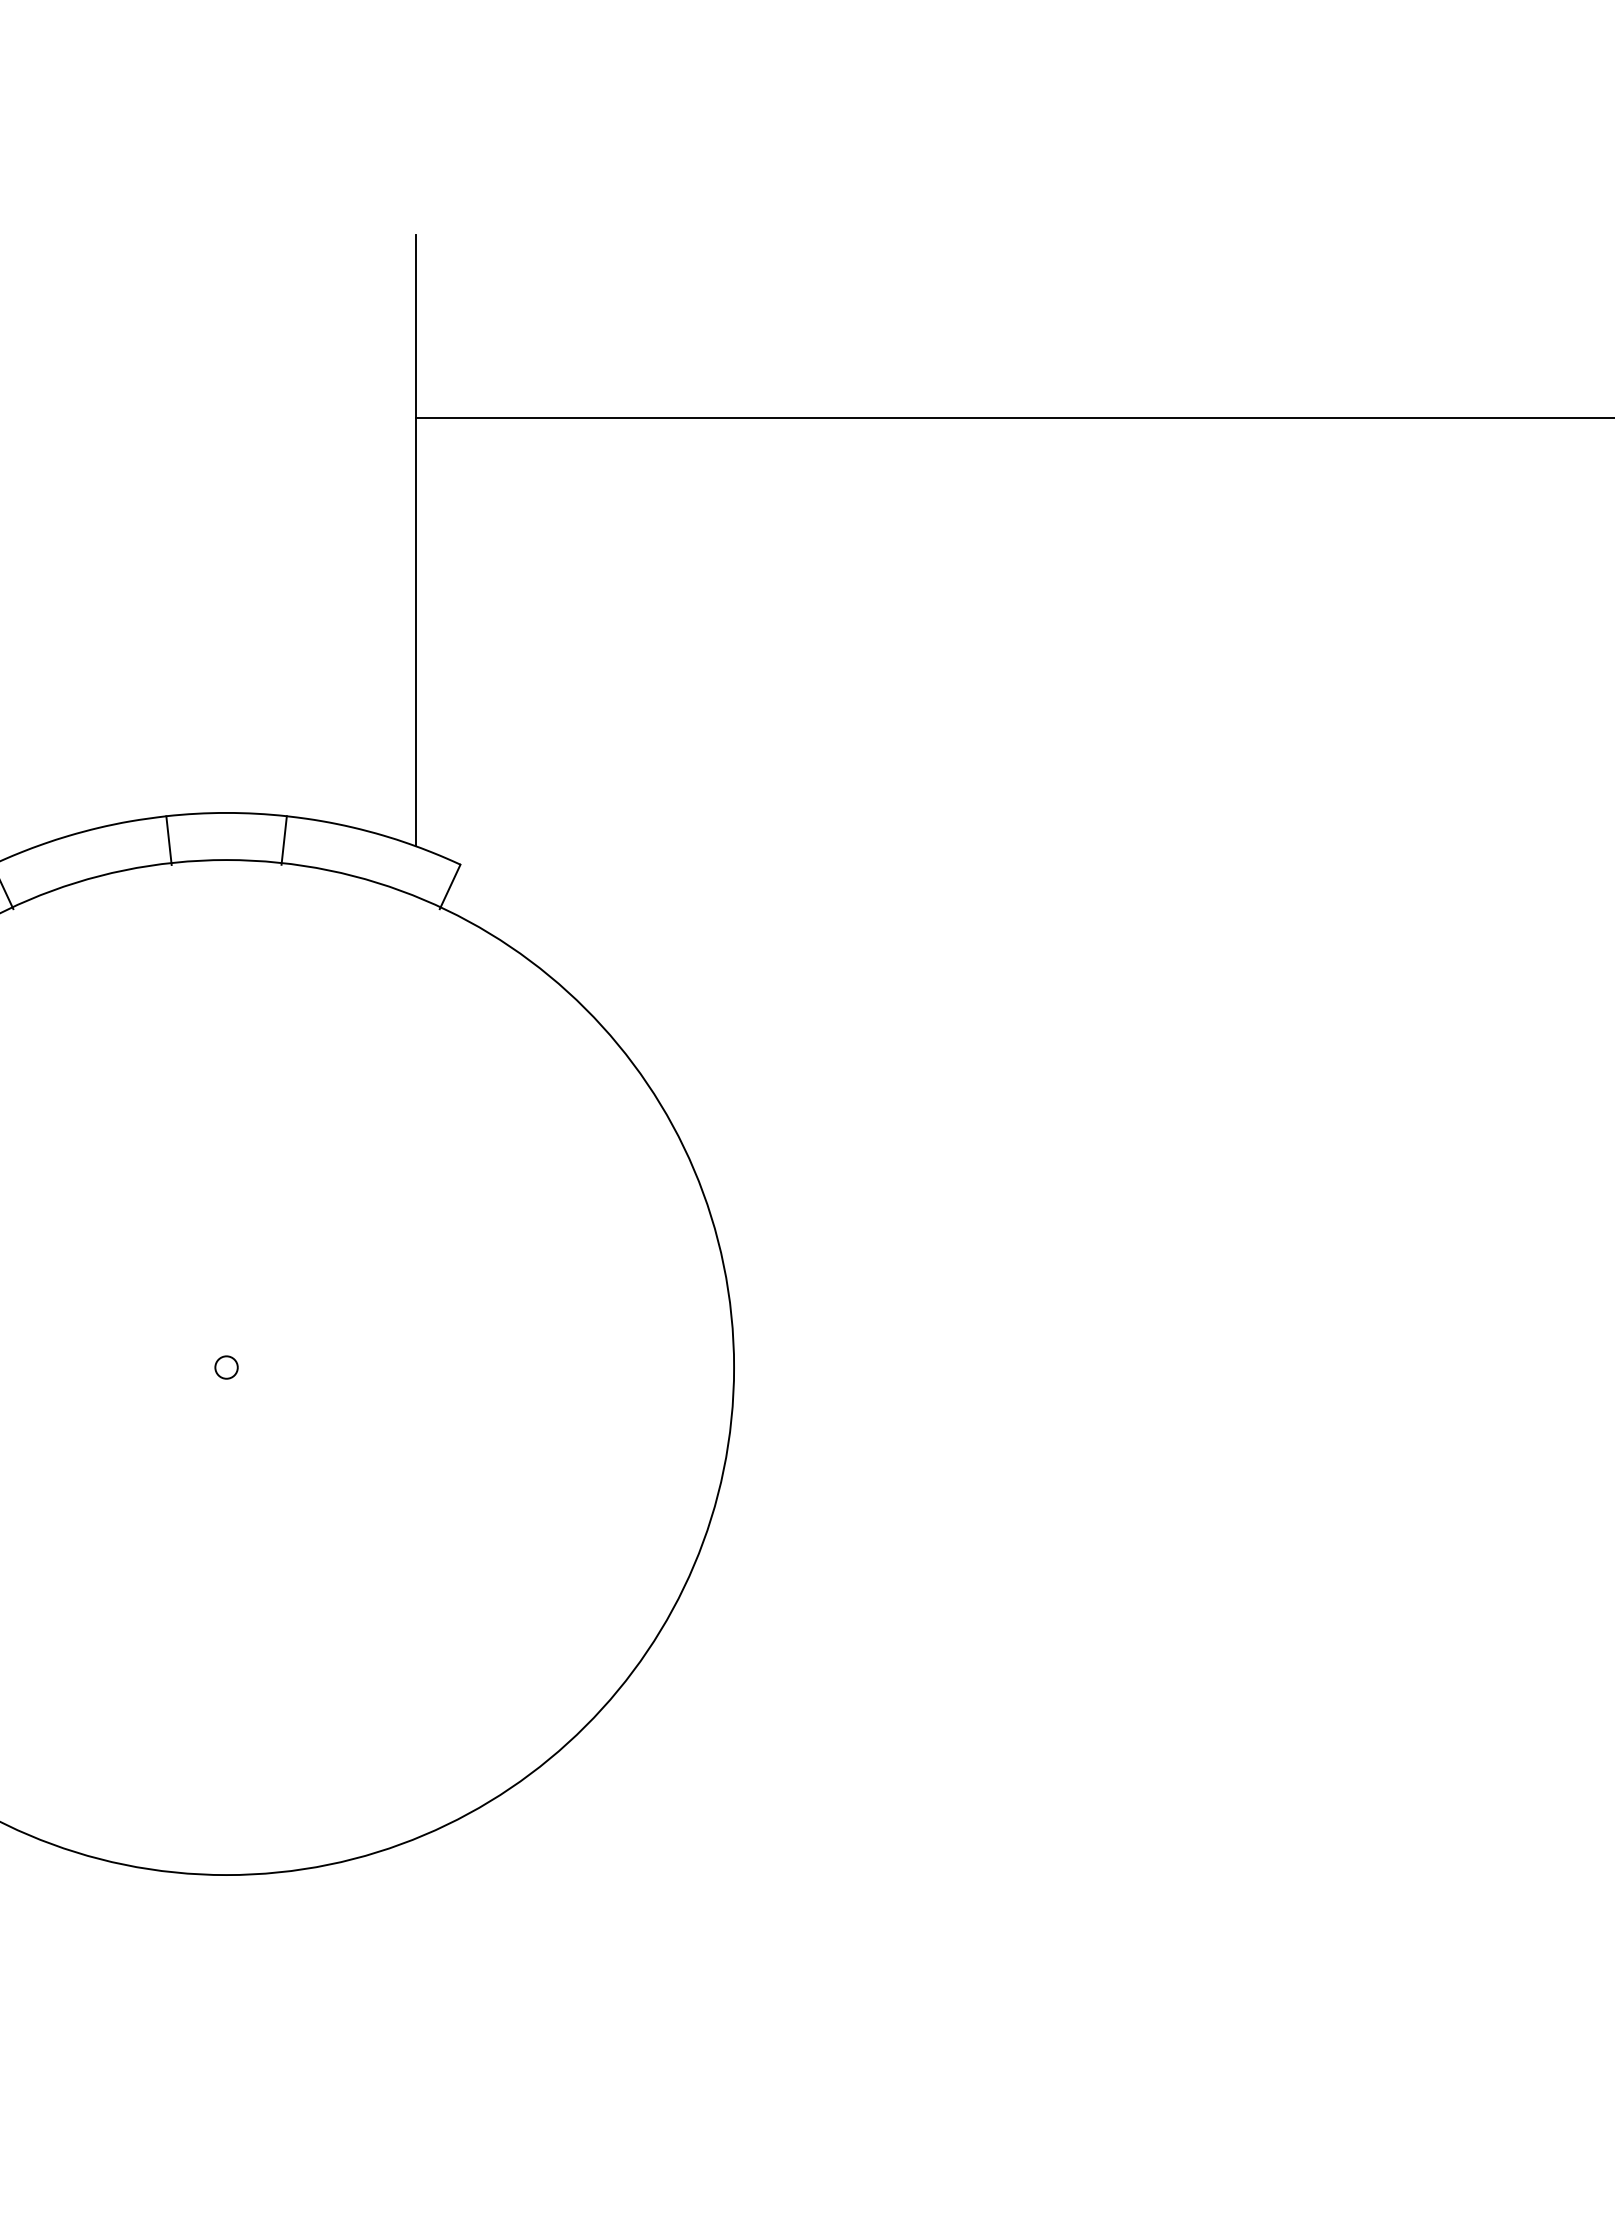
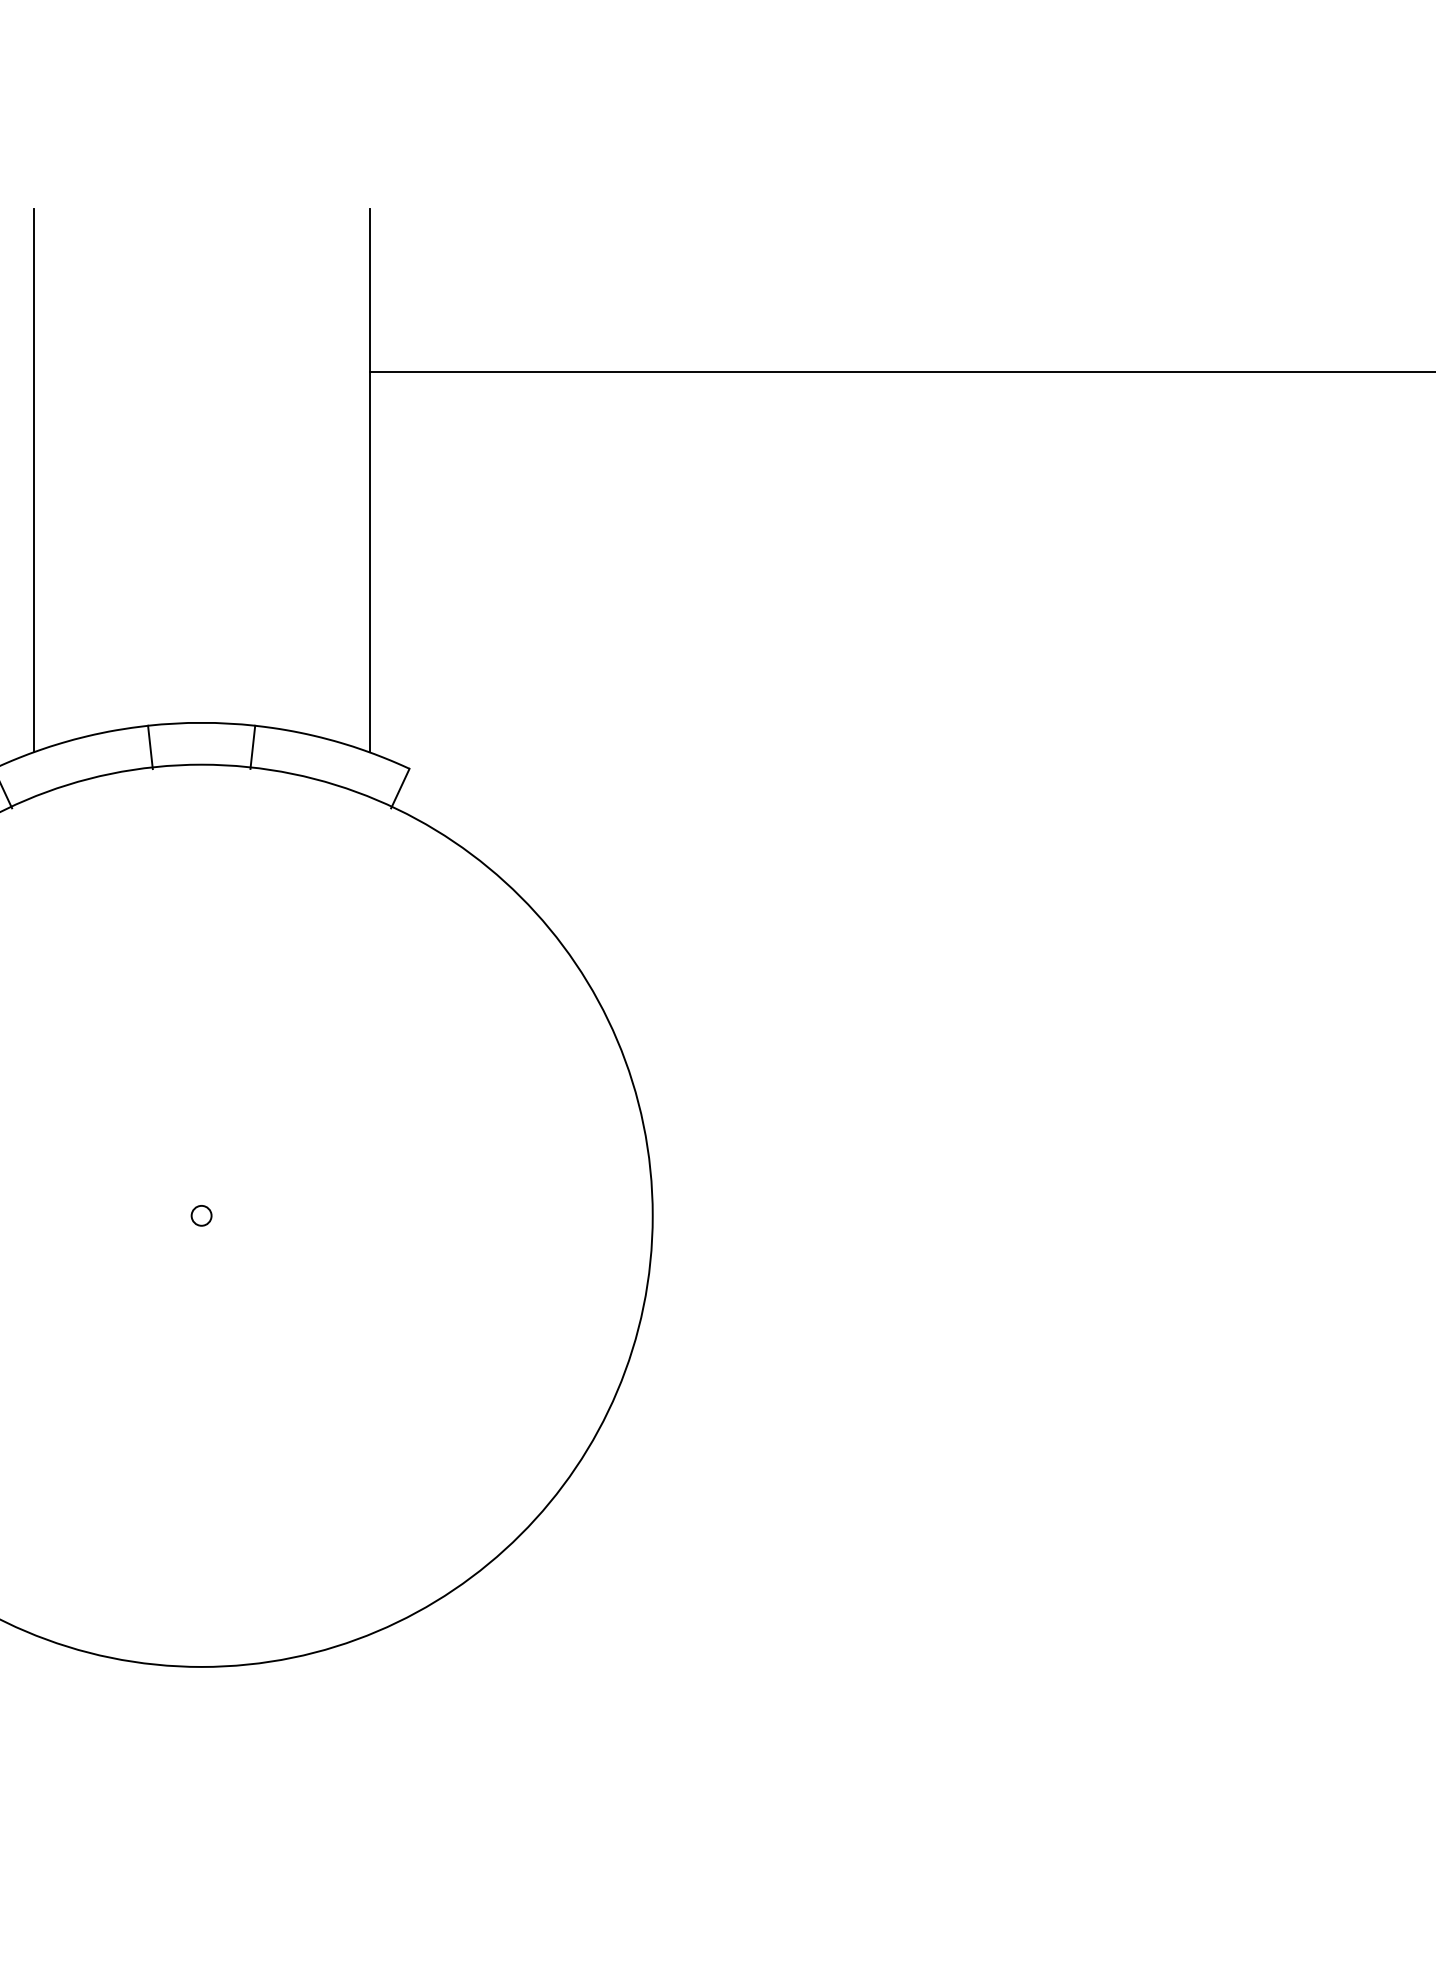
line: (37, 540) -> (33, 480), added

